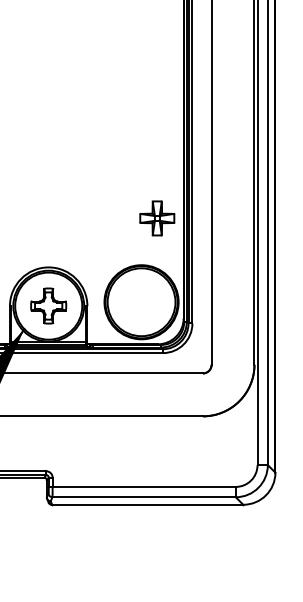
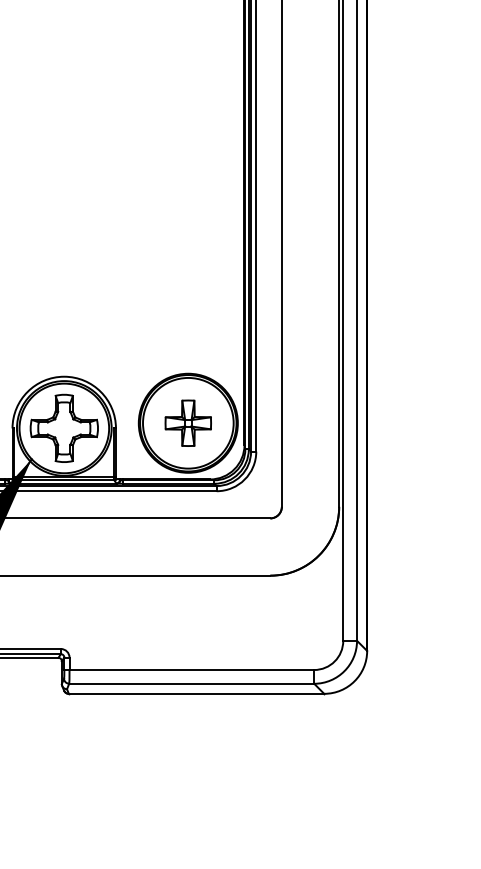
part: (156, 217) -> (187, 422), moved
part: (48, 305) -> (63, 427), size x1.43

